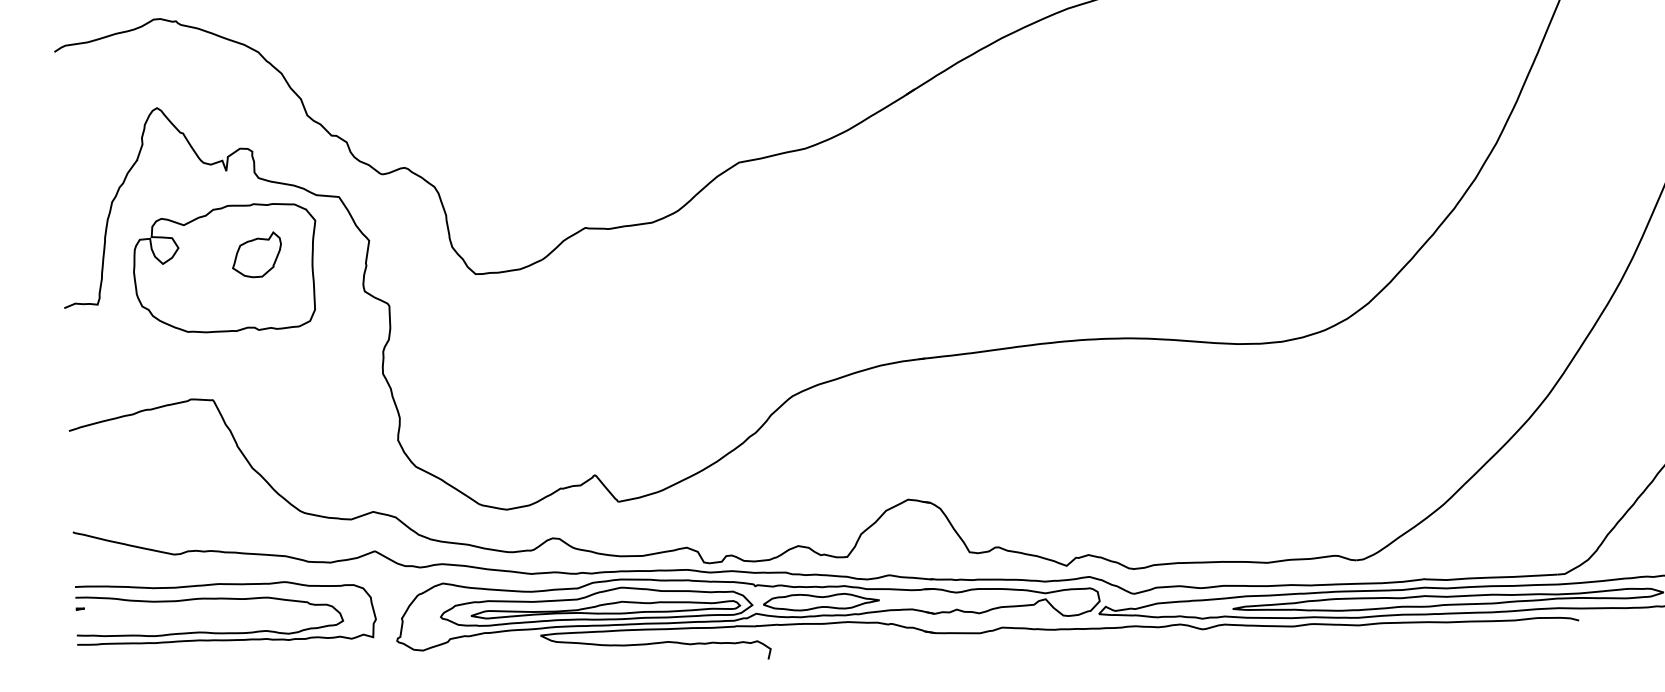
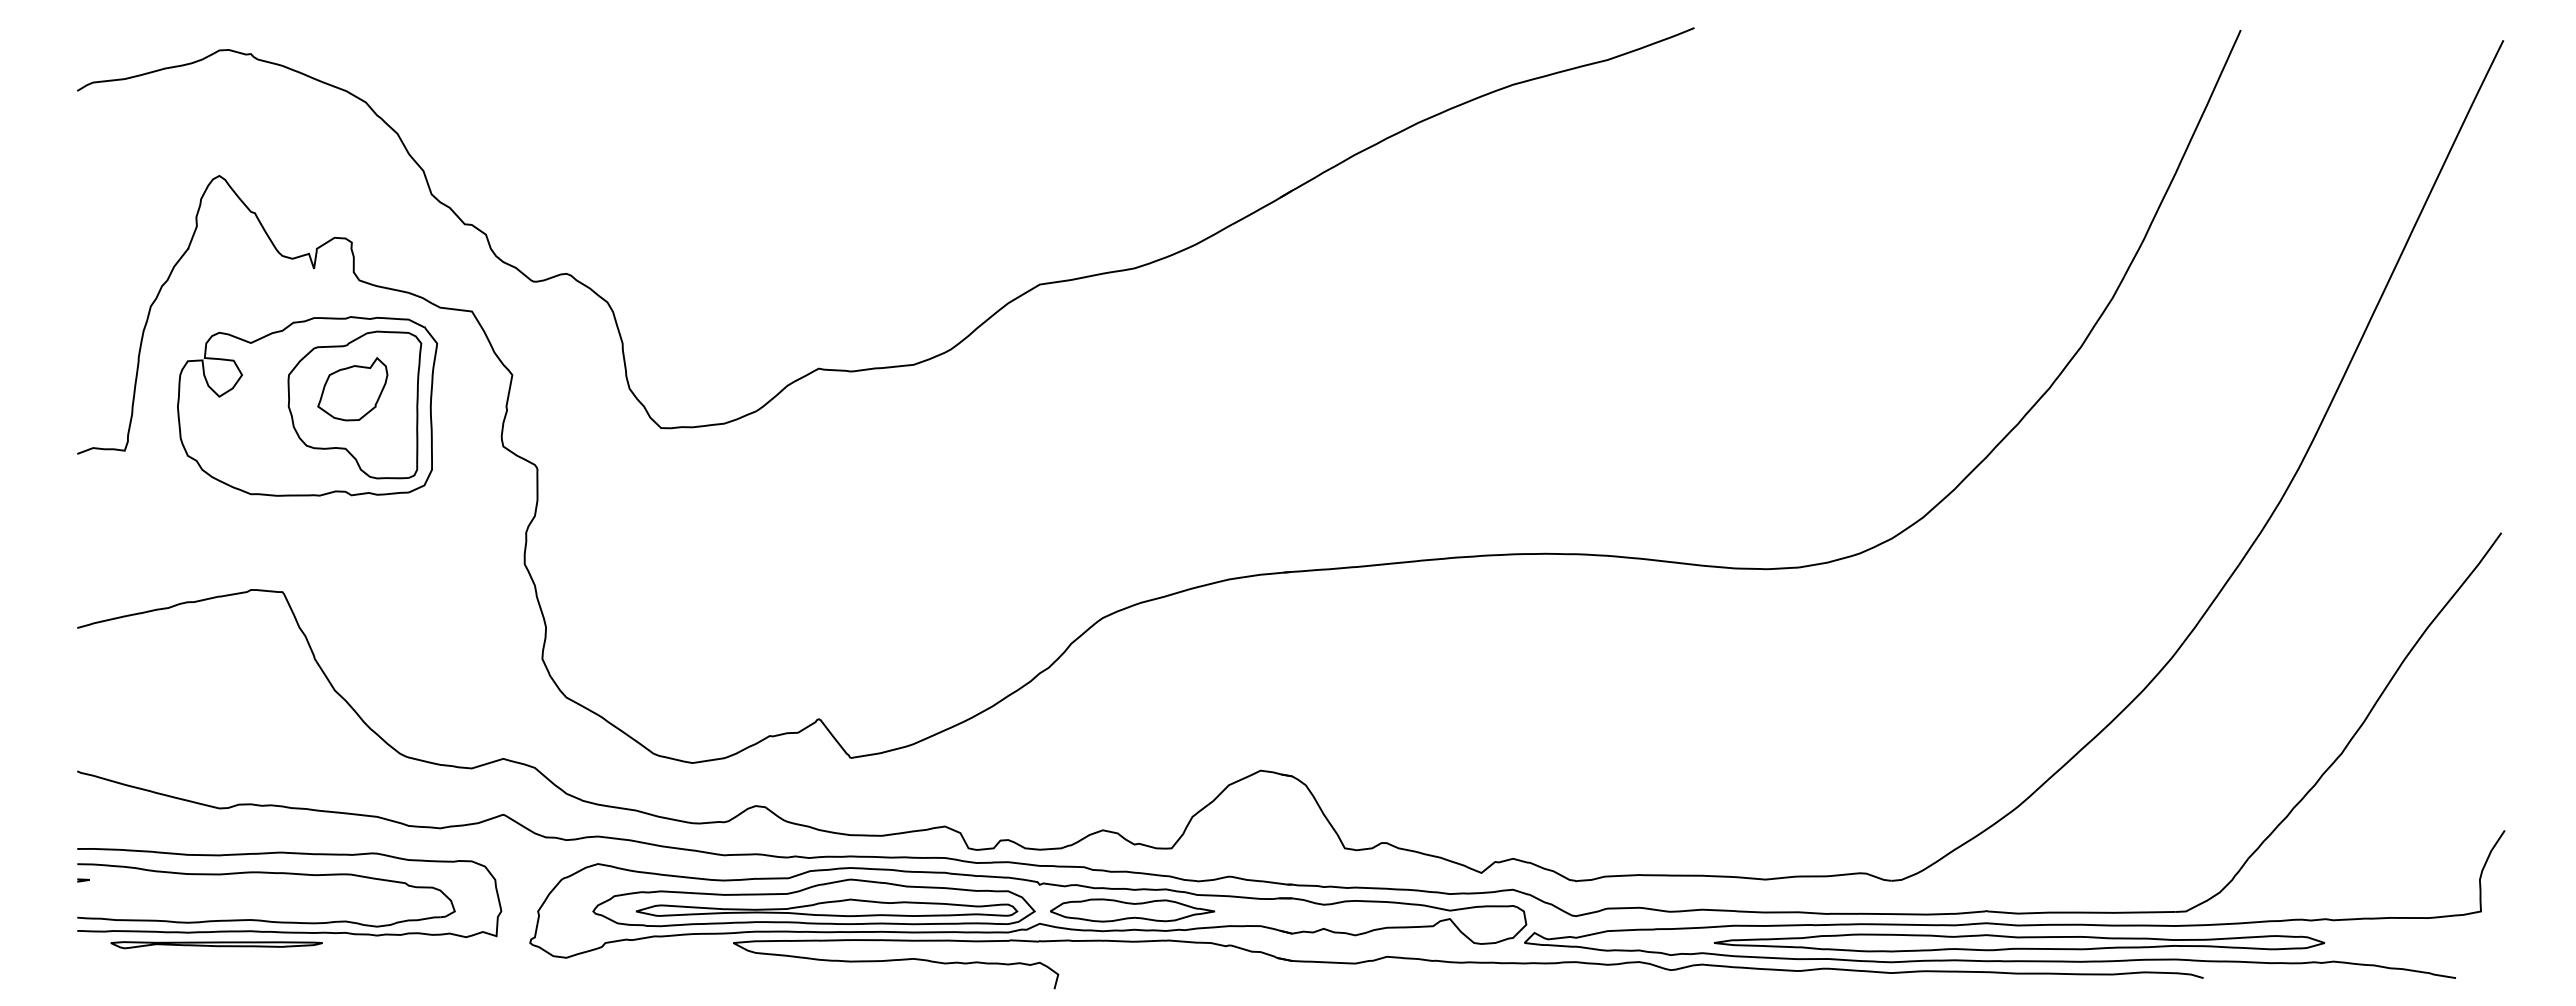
part: (258, 265) -> (354, 404), added
part: (175, 651) -> (216, 945), added

